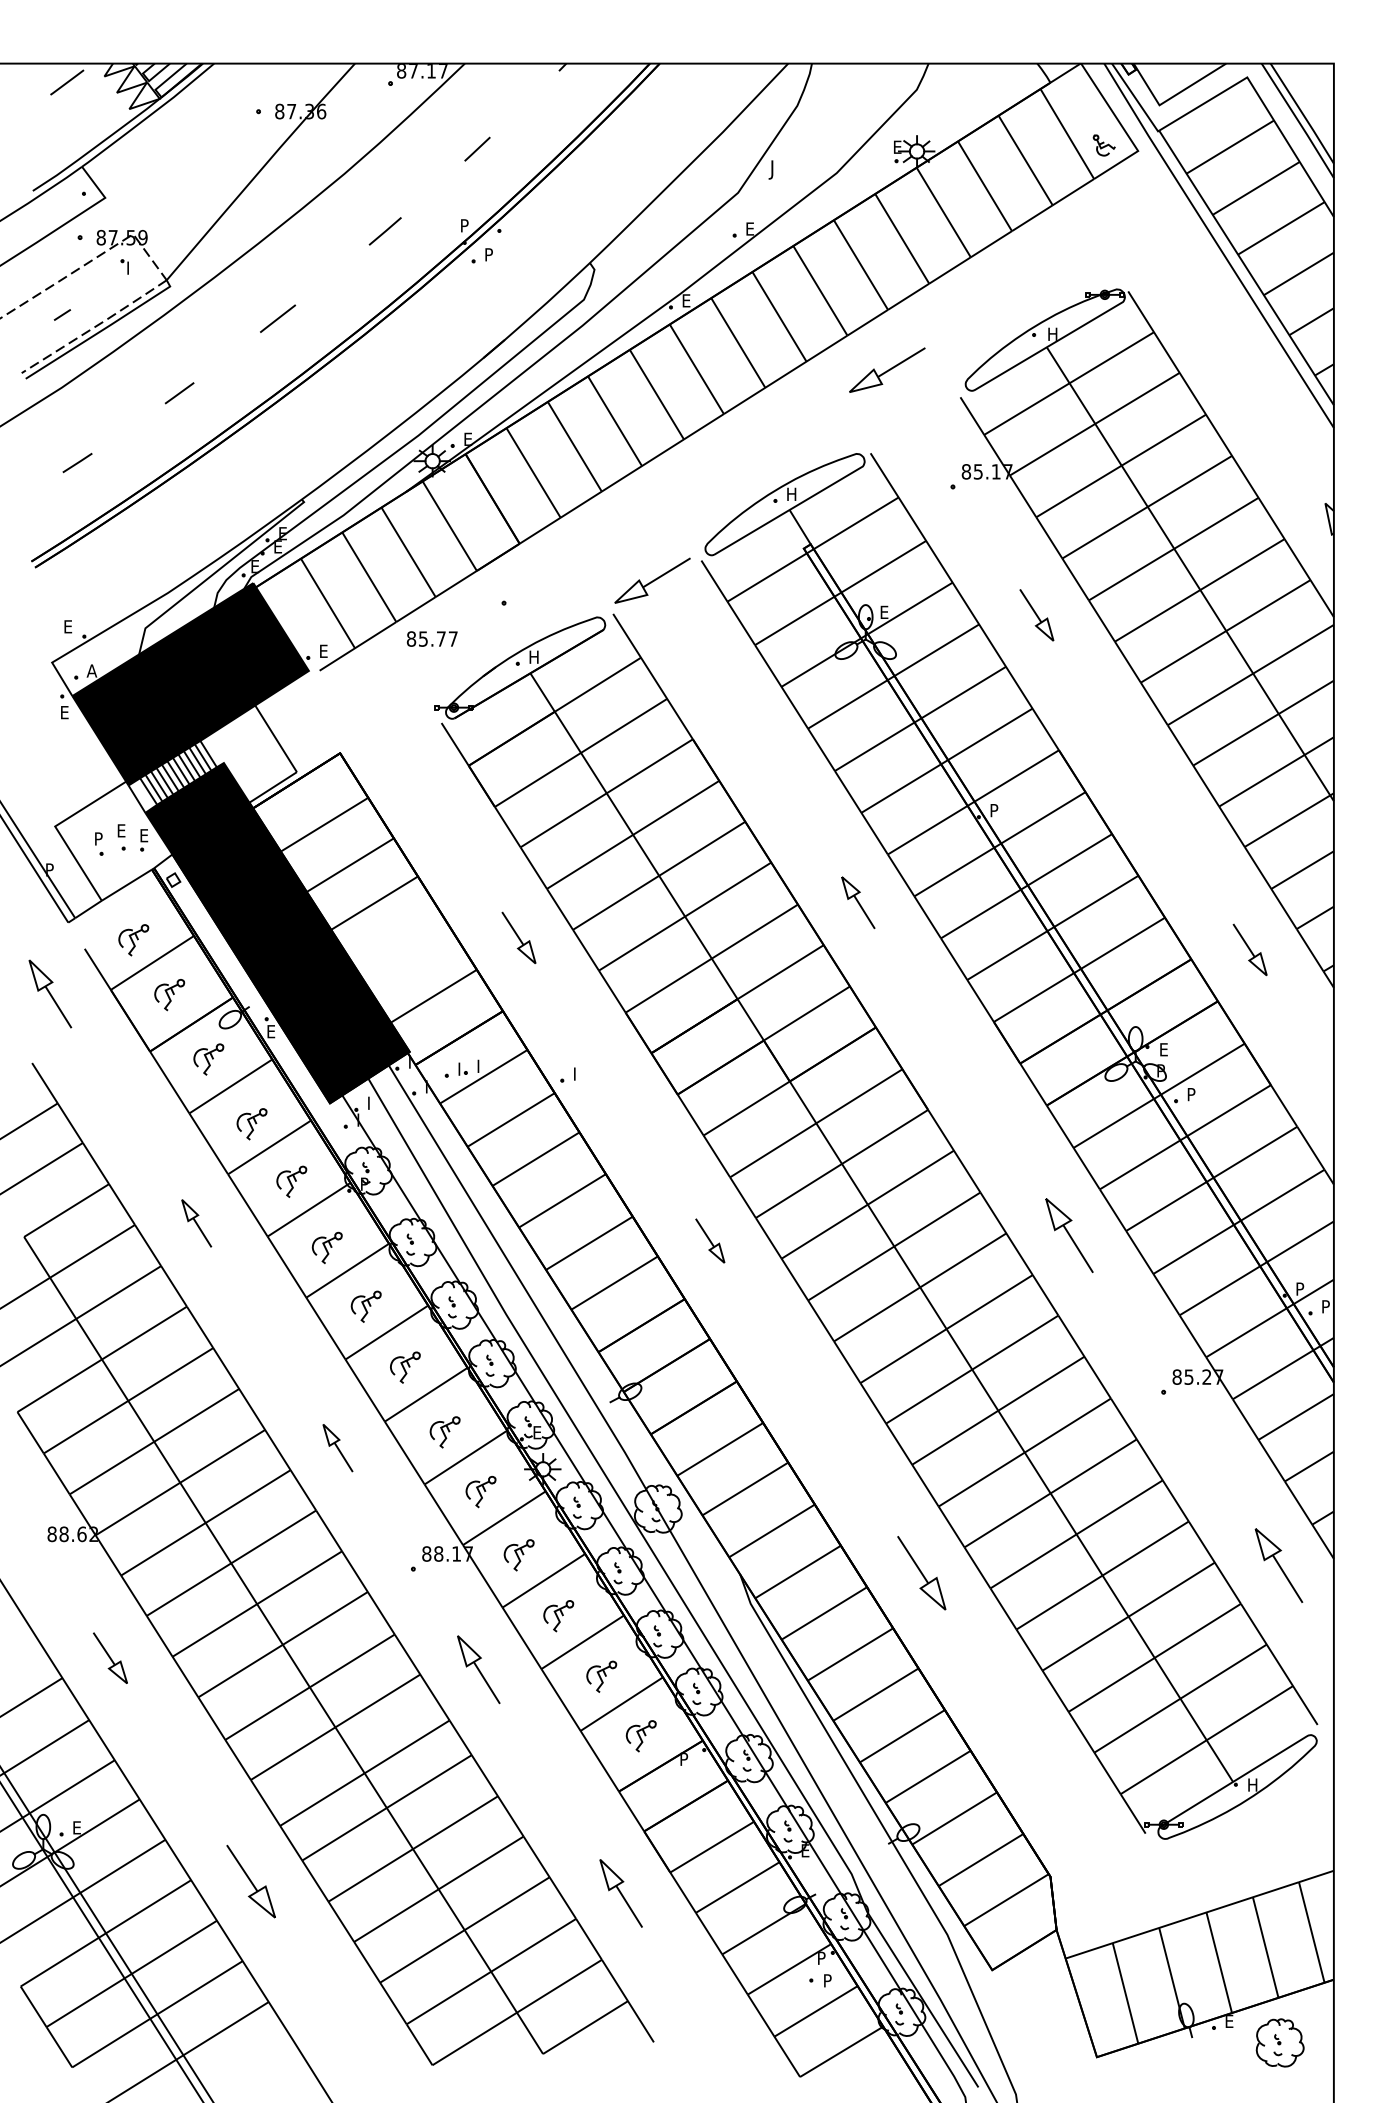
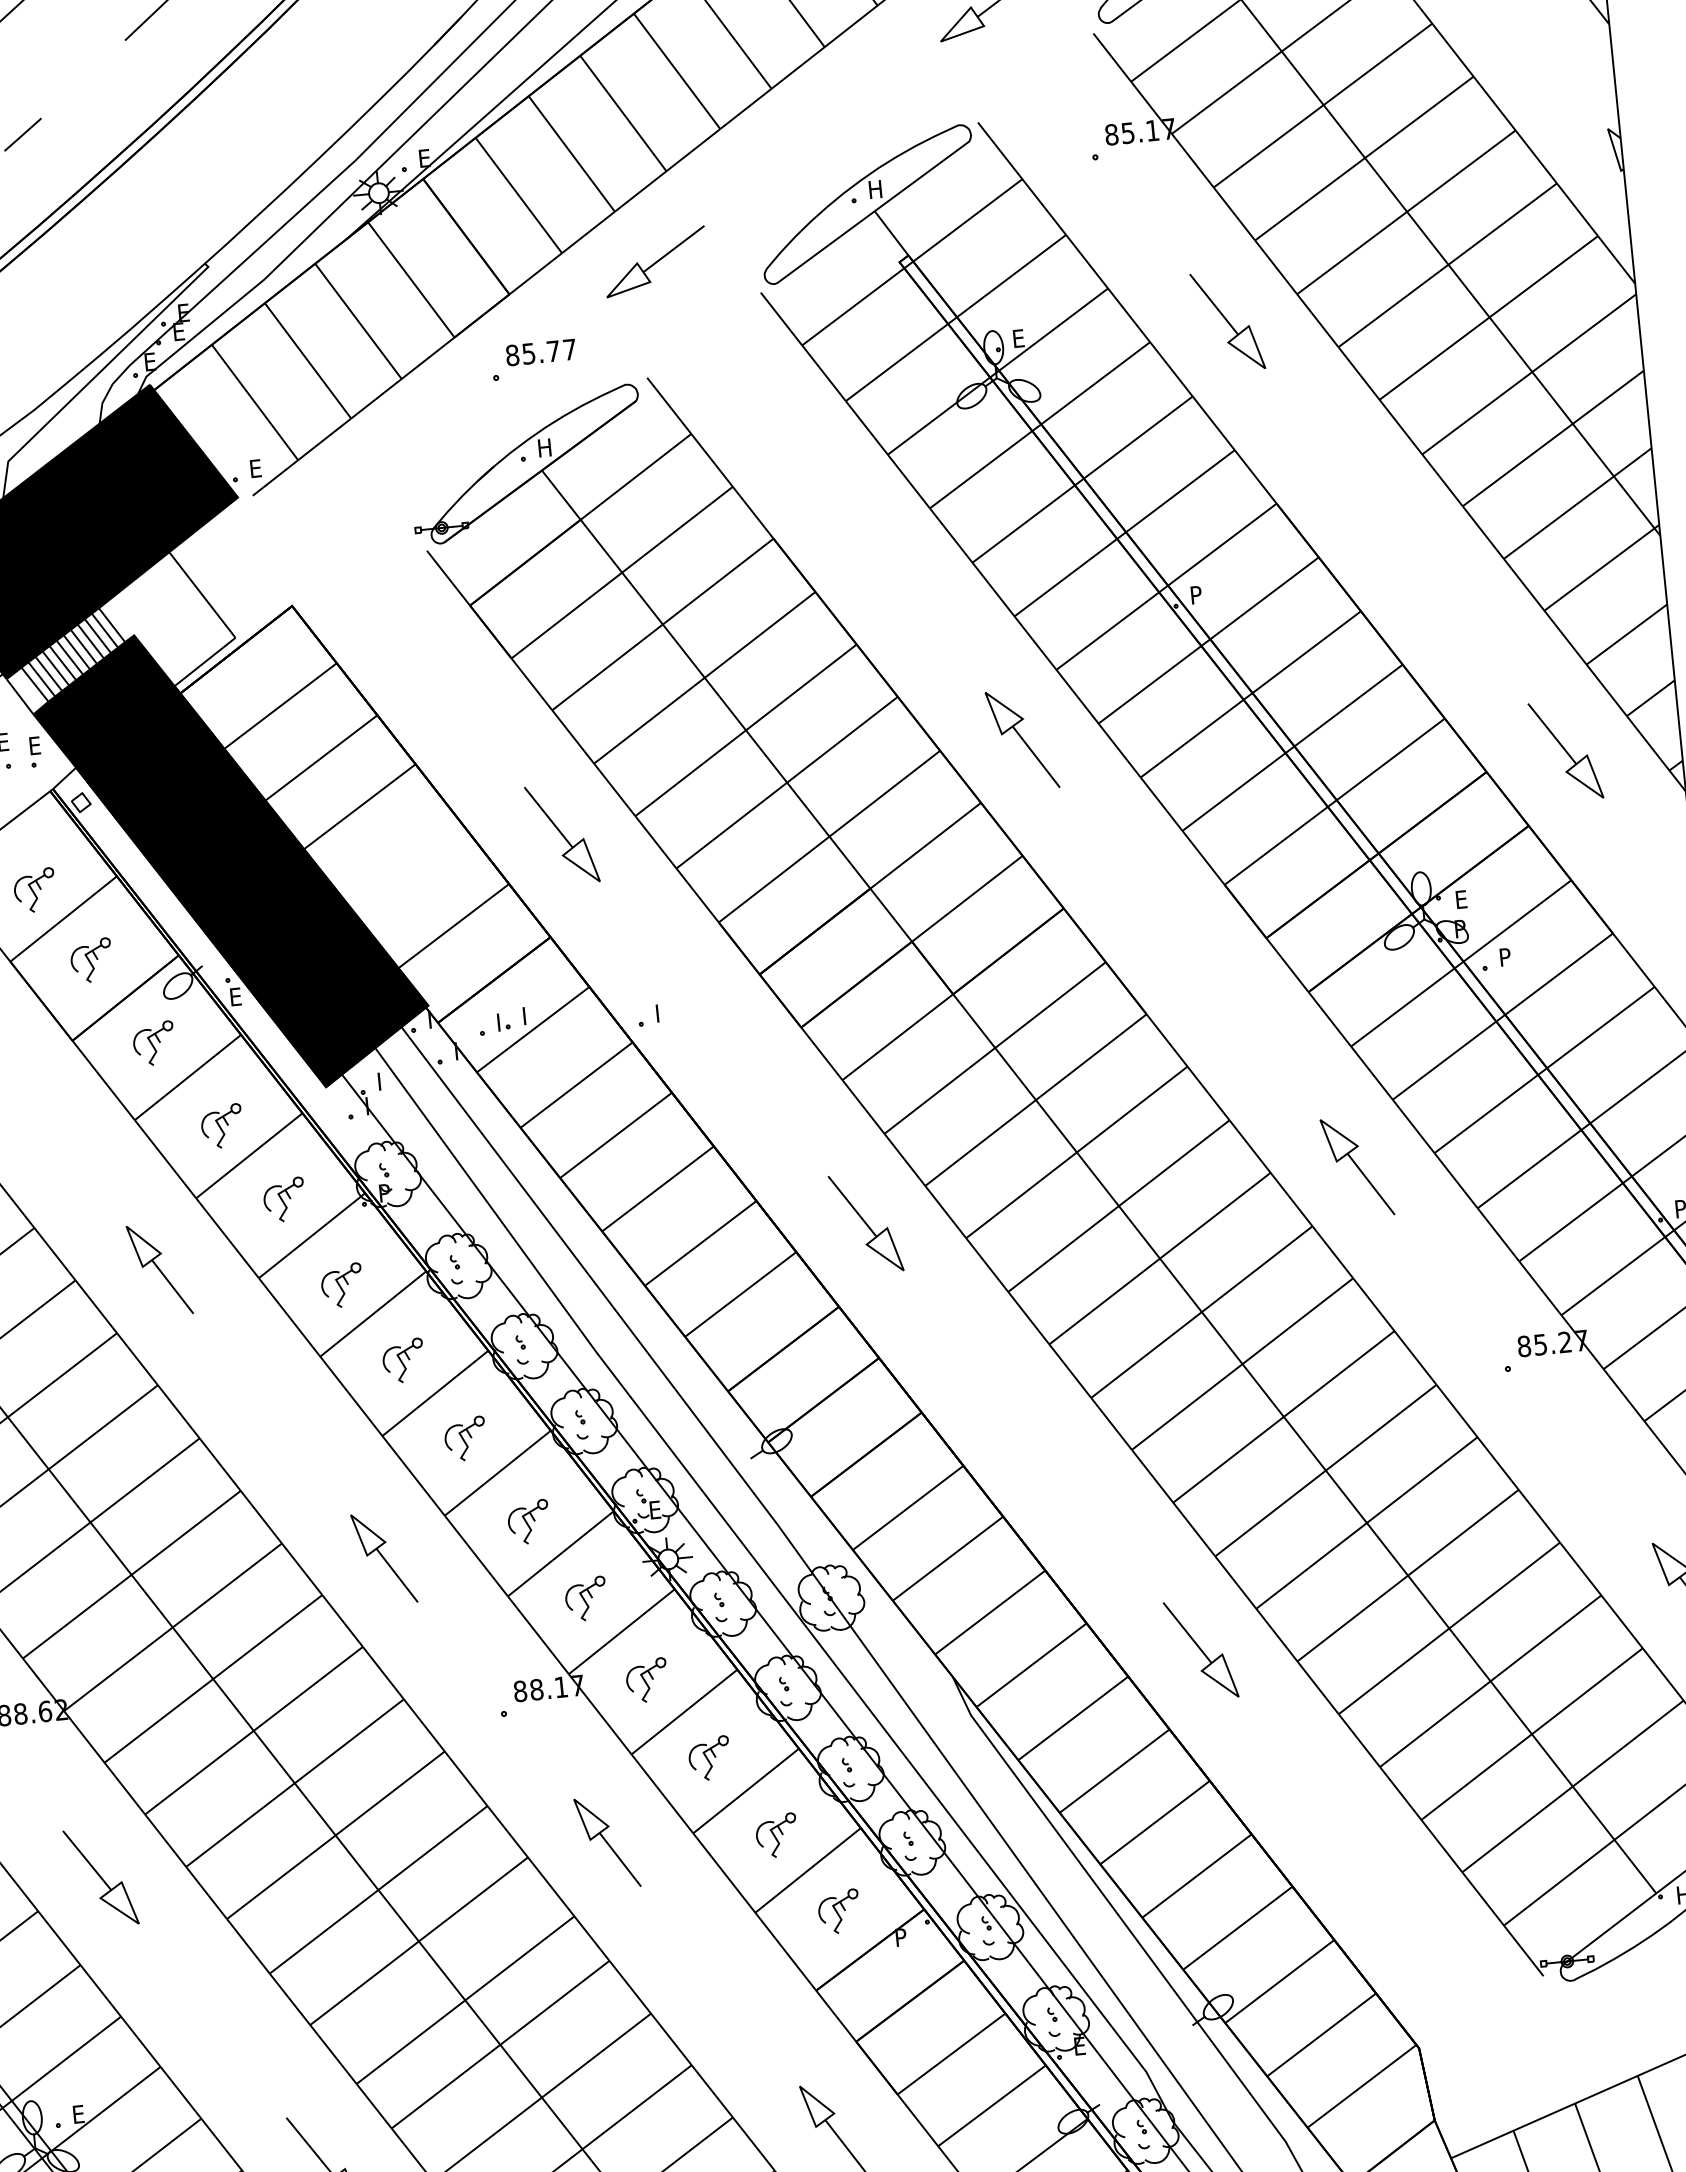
part: (652, 580) -> (655, 261), moved
part: (1036, 615) -> (1227, 322), size x1.43
text: (431, 638) -> (539, 351), moved
part: (858, 902) -> (1022, 739), size x1.43
part: (518, 937) -> (561, 834), size x1.43
part: (1249, 949) -> (1564, 750), size x1.43
part: (196, 1223) -> (159, 1270), size x1.43
part: (709, 1240) -> (864, 1223), size x1.67
part: (337, 1447) -> (383, 1557), size x1.43
part: (110, 1657) -> (101, 1876), size x1.43

